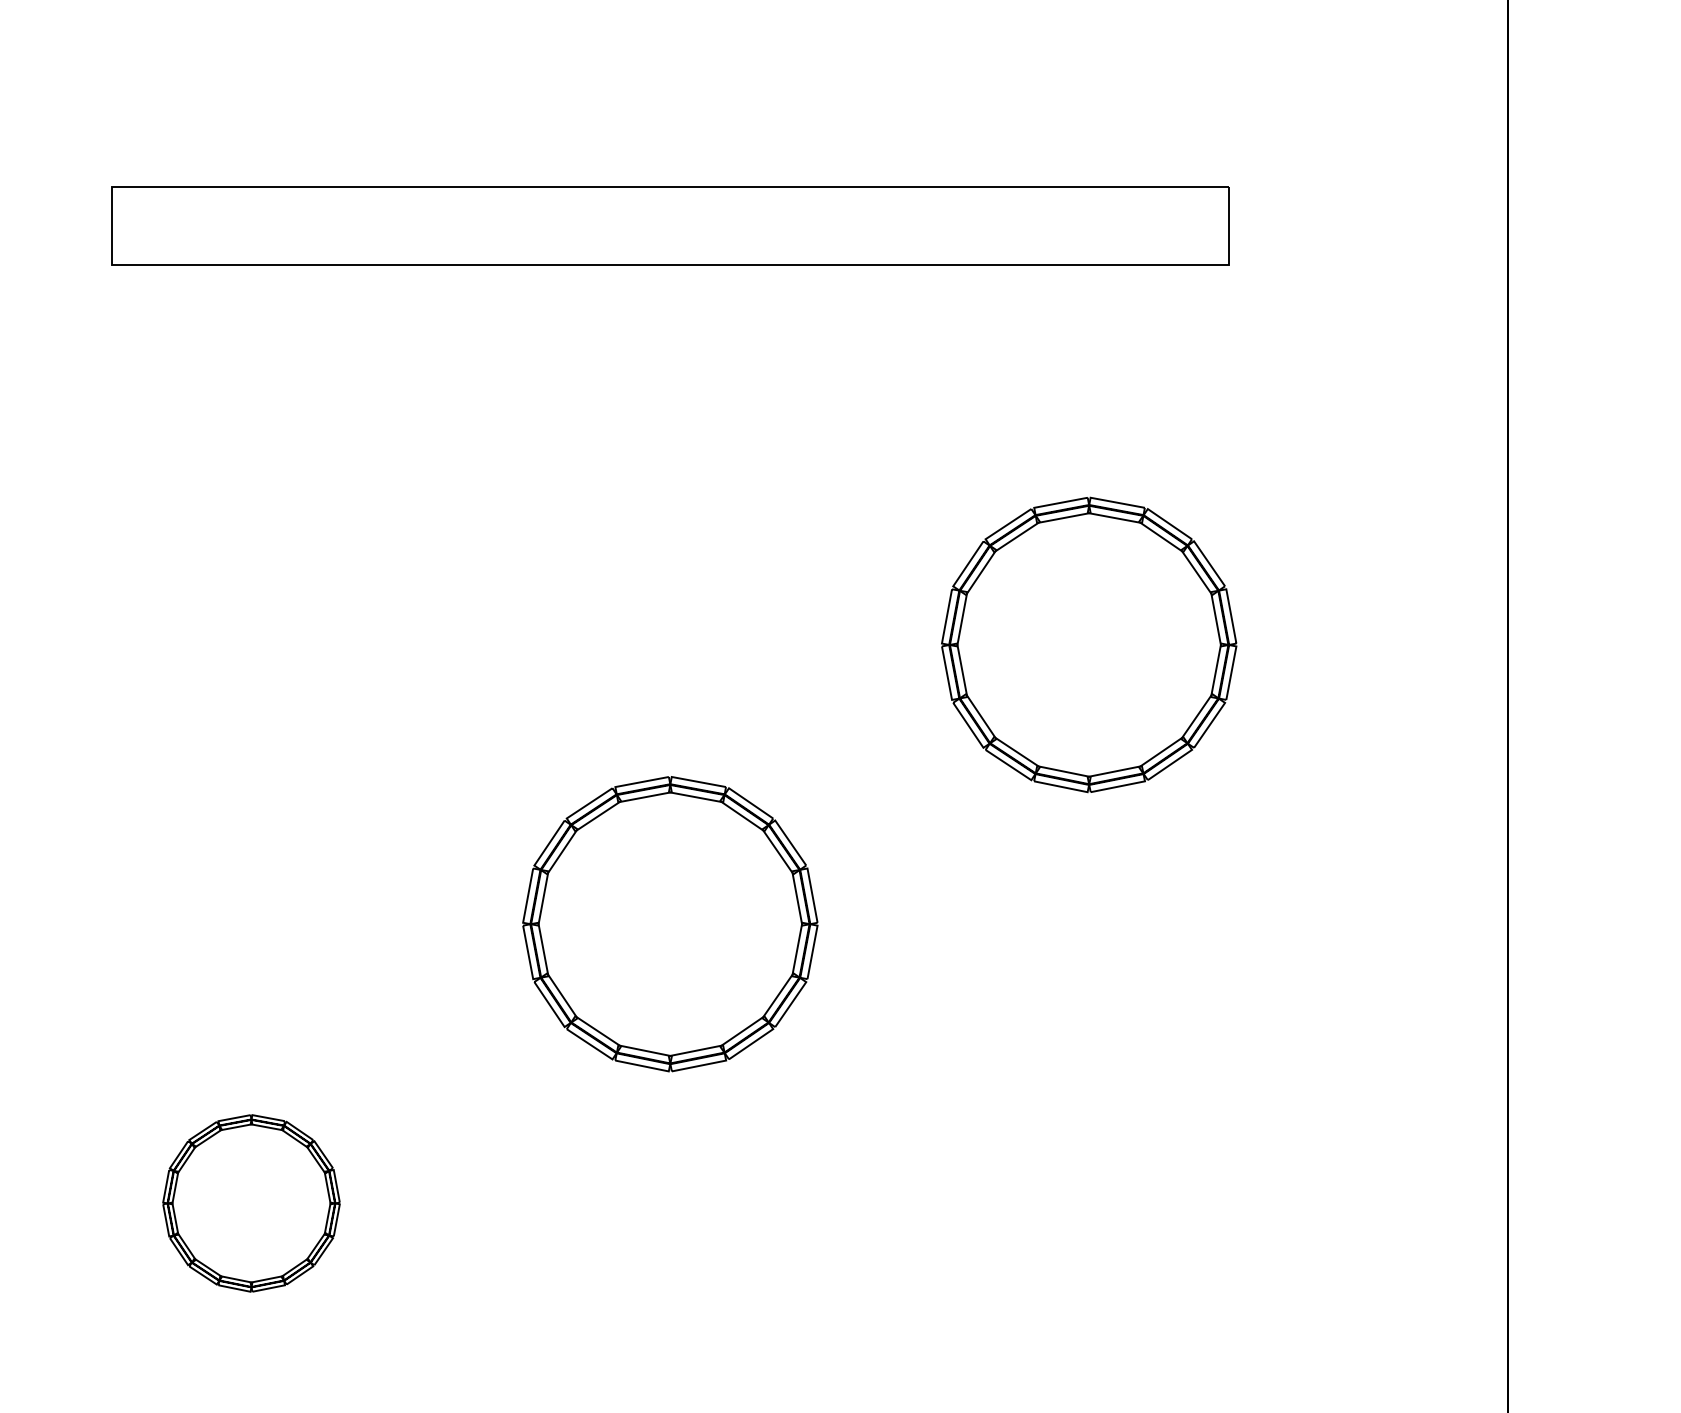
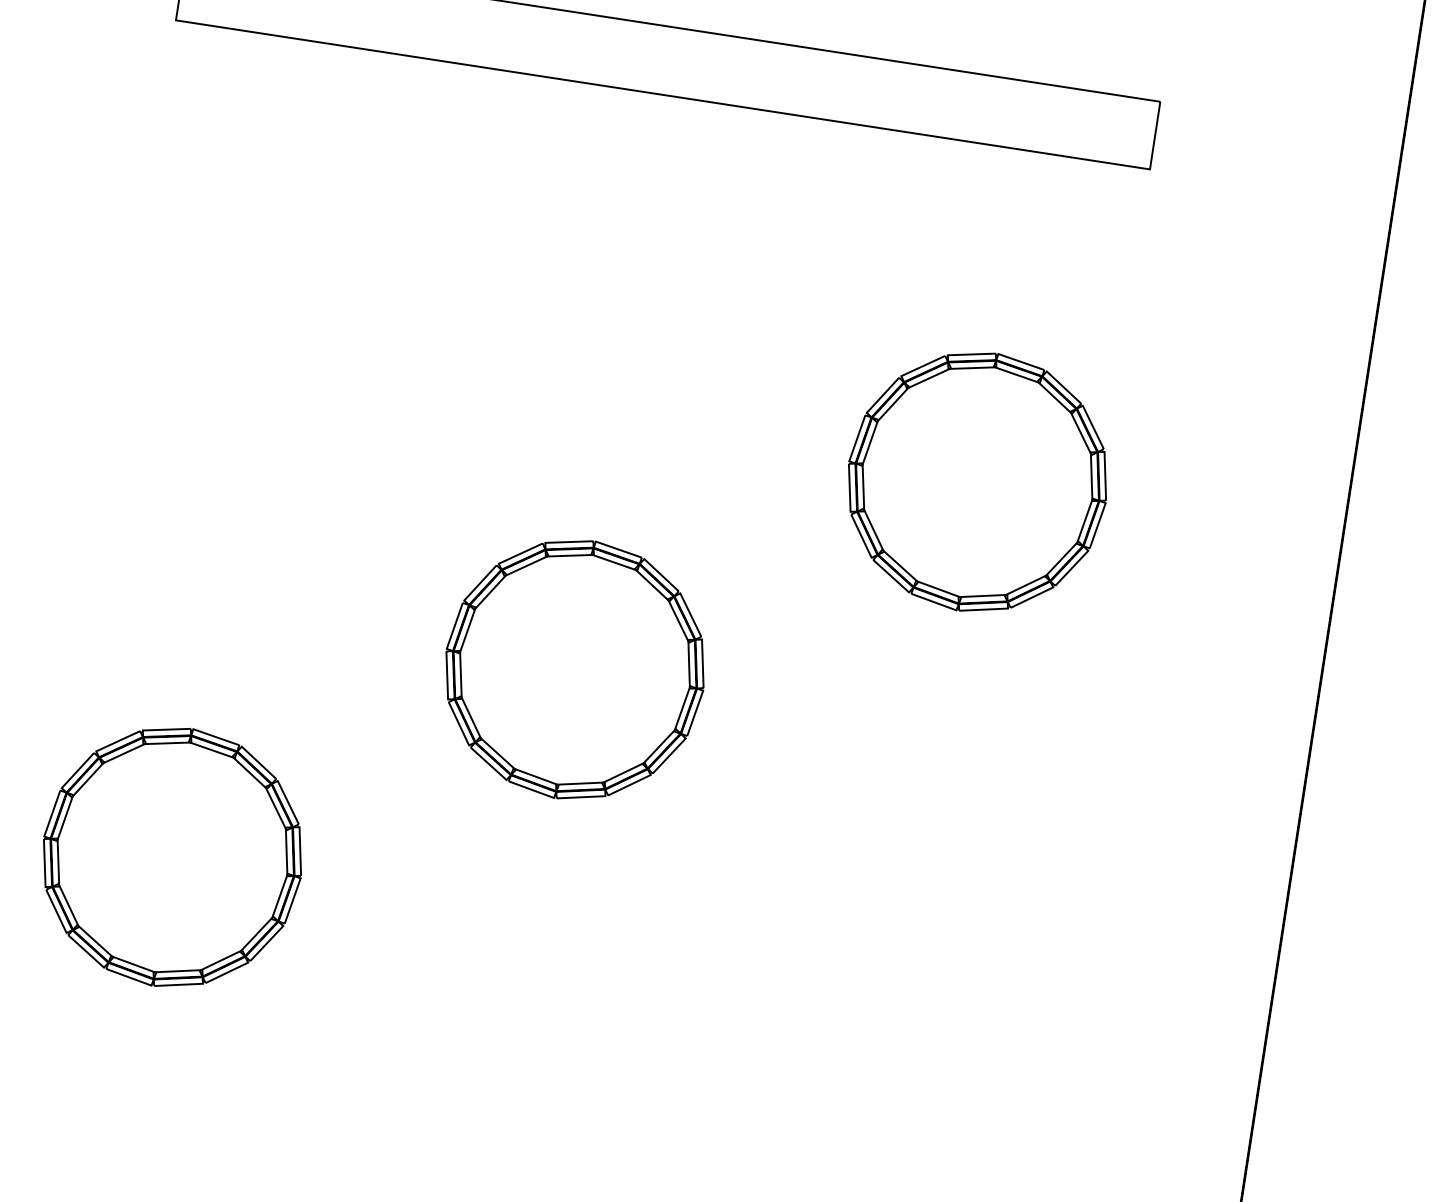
part: (251, 1203) -> (172, 857), size x1.67

